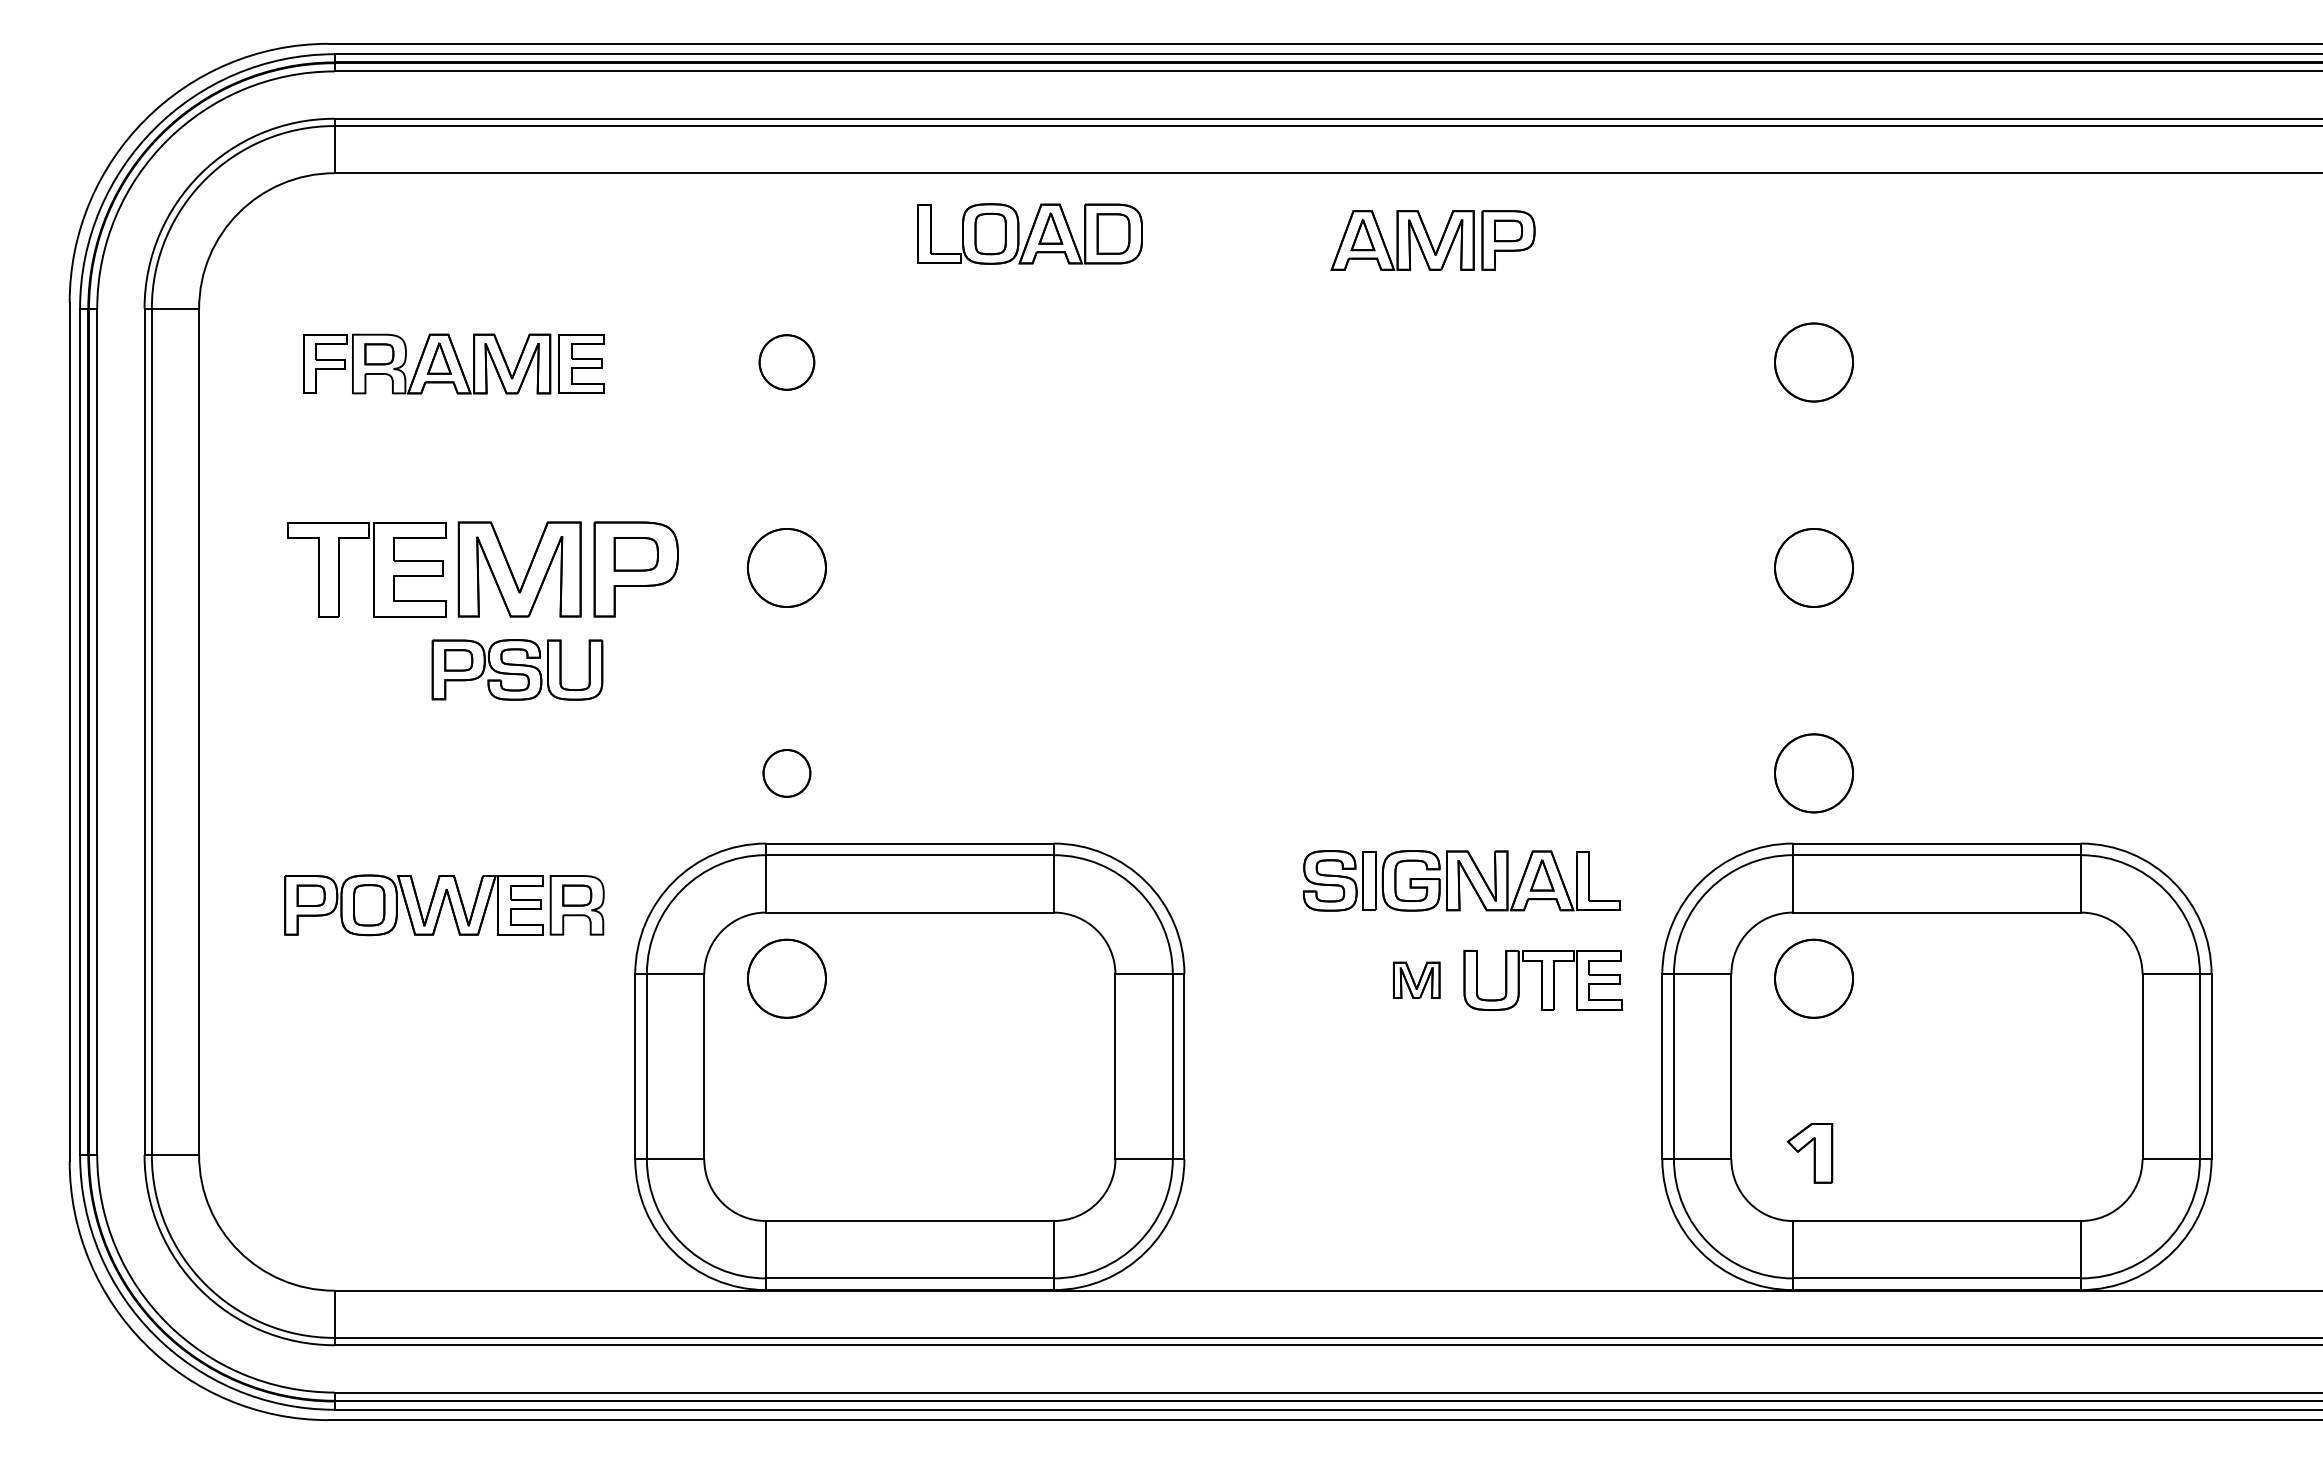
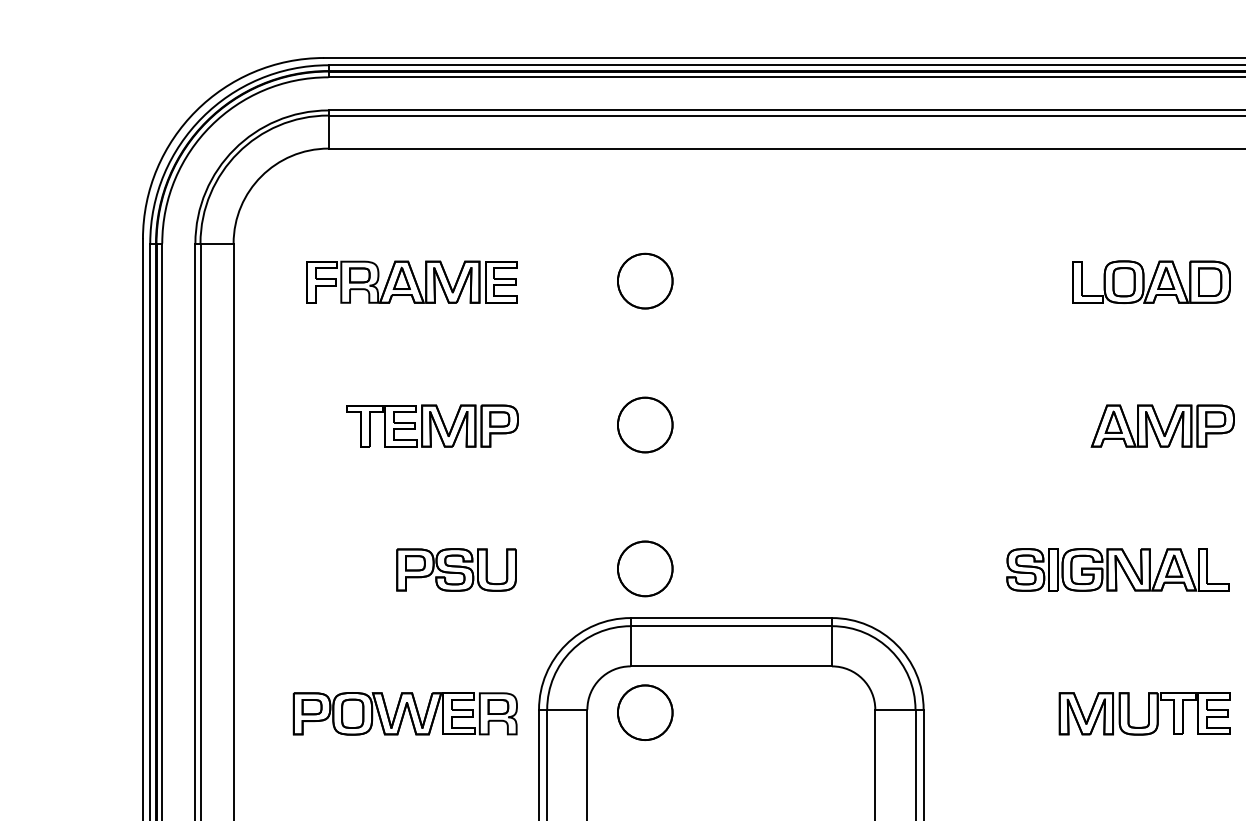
part: (1029, 233) -> (1151, 281), moved
part: (1432, 240) -> (1162, 426), moved
part: (786, 362) -> (644, 281), size x1.43
part: (483, 569) -> (432, 426), size x0.62
part: (517, 669) -> (456, 569), moved
part: (786, 773) -> (644, 568), size x1.67
part: (1461, 880) -> (1117, 569), moved
part: (444, 905) -> (405, 713), moved
part: (1416, 980) -> (1086, 713), size x1.67

